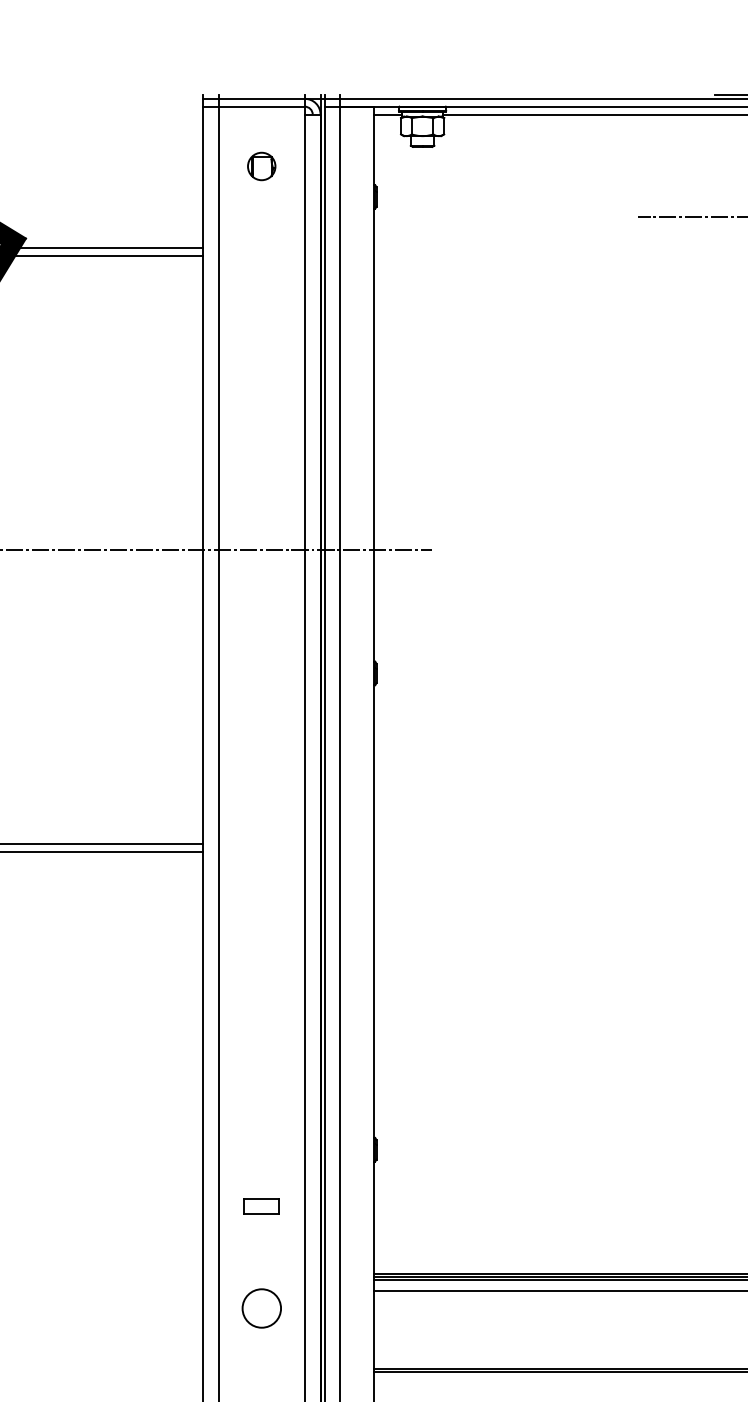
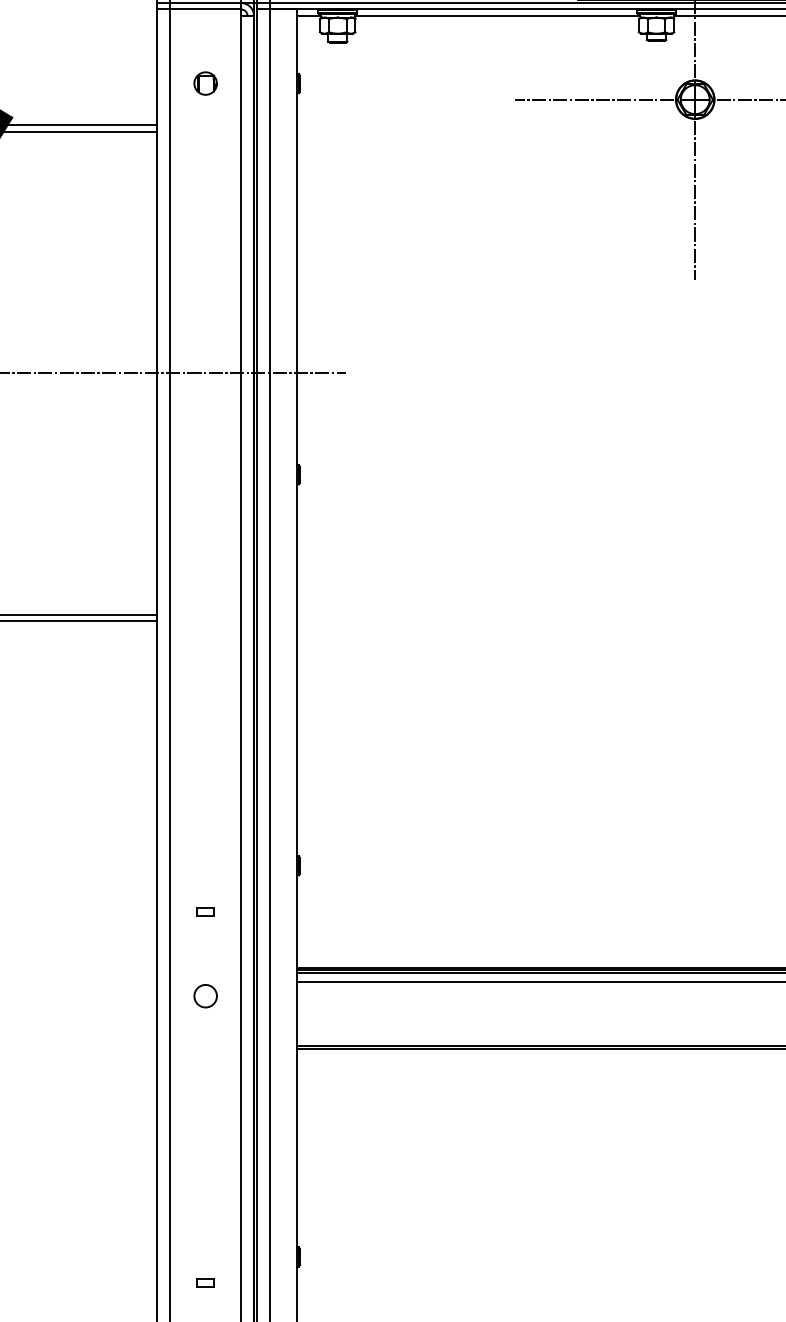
part: (261, 166) -> (205, 83), moved
part: (261, 1205) -> (205, 911), size x0.62
circle: (261, 1308) -> (205, 996), size x0.71

